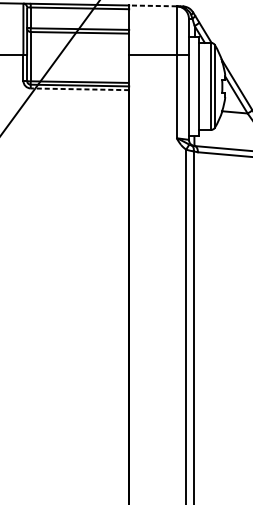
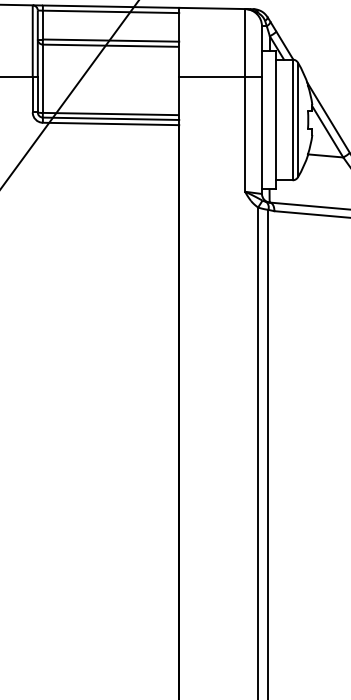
line: (153, 5) -> (212, 8), dashed -> solid
line: (79, 88) -> (110, 123), dashed -> solid

